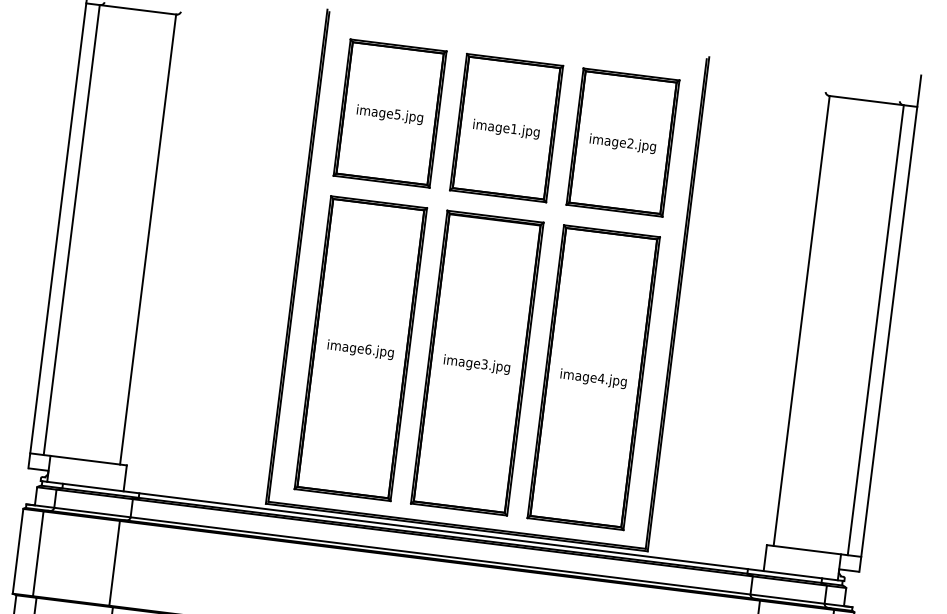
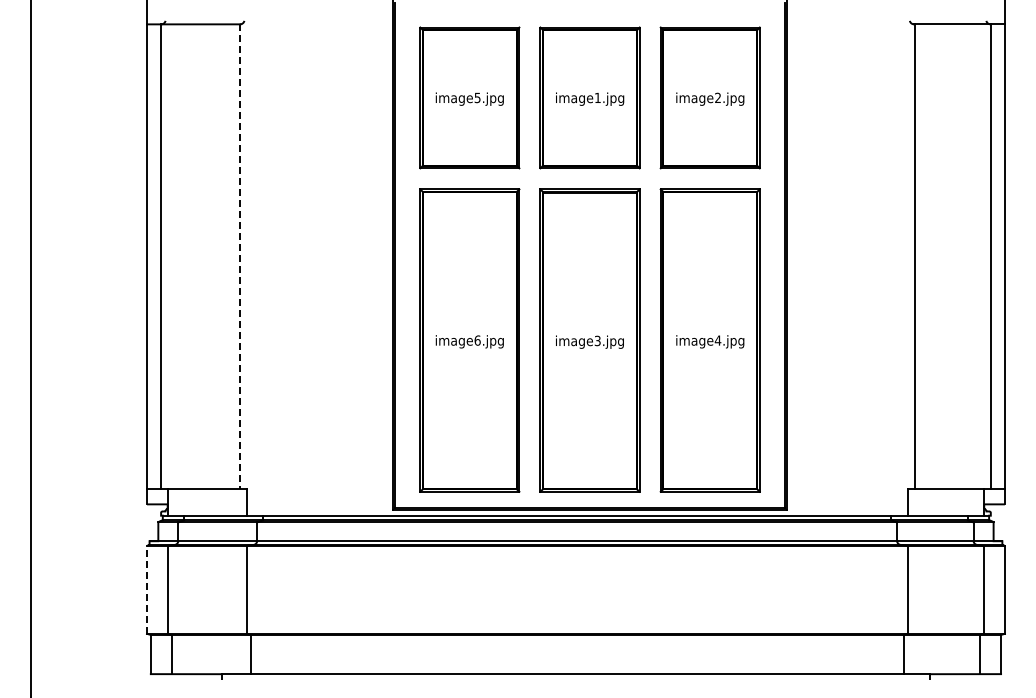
line: (147, 240) -> (239, 257), solid -> dashed
line: (18, 551) -> (147, 590), solid -> dashed

